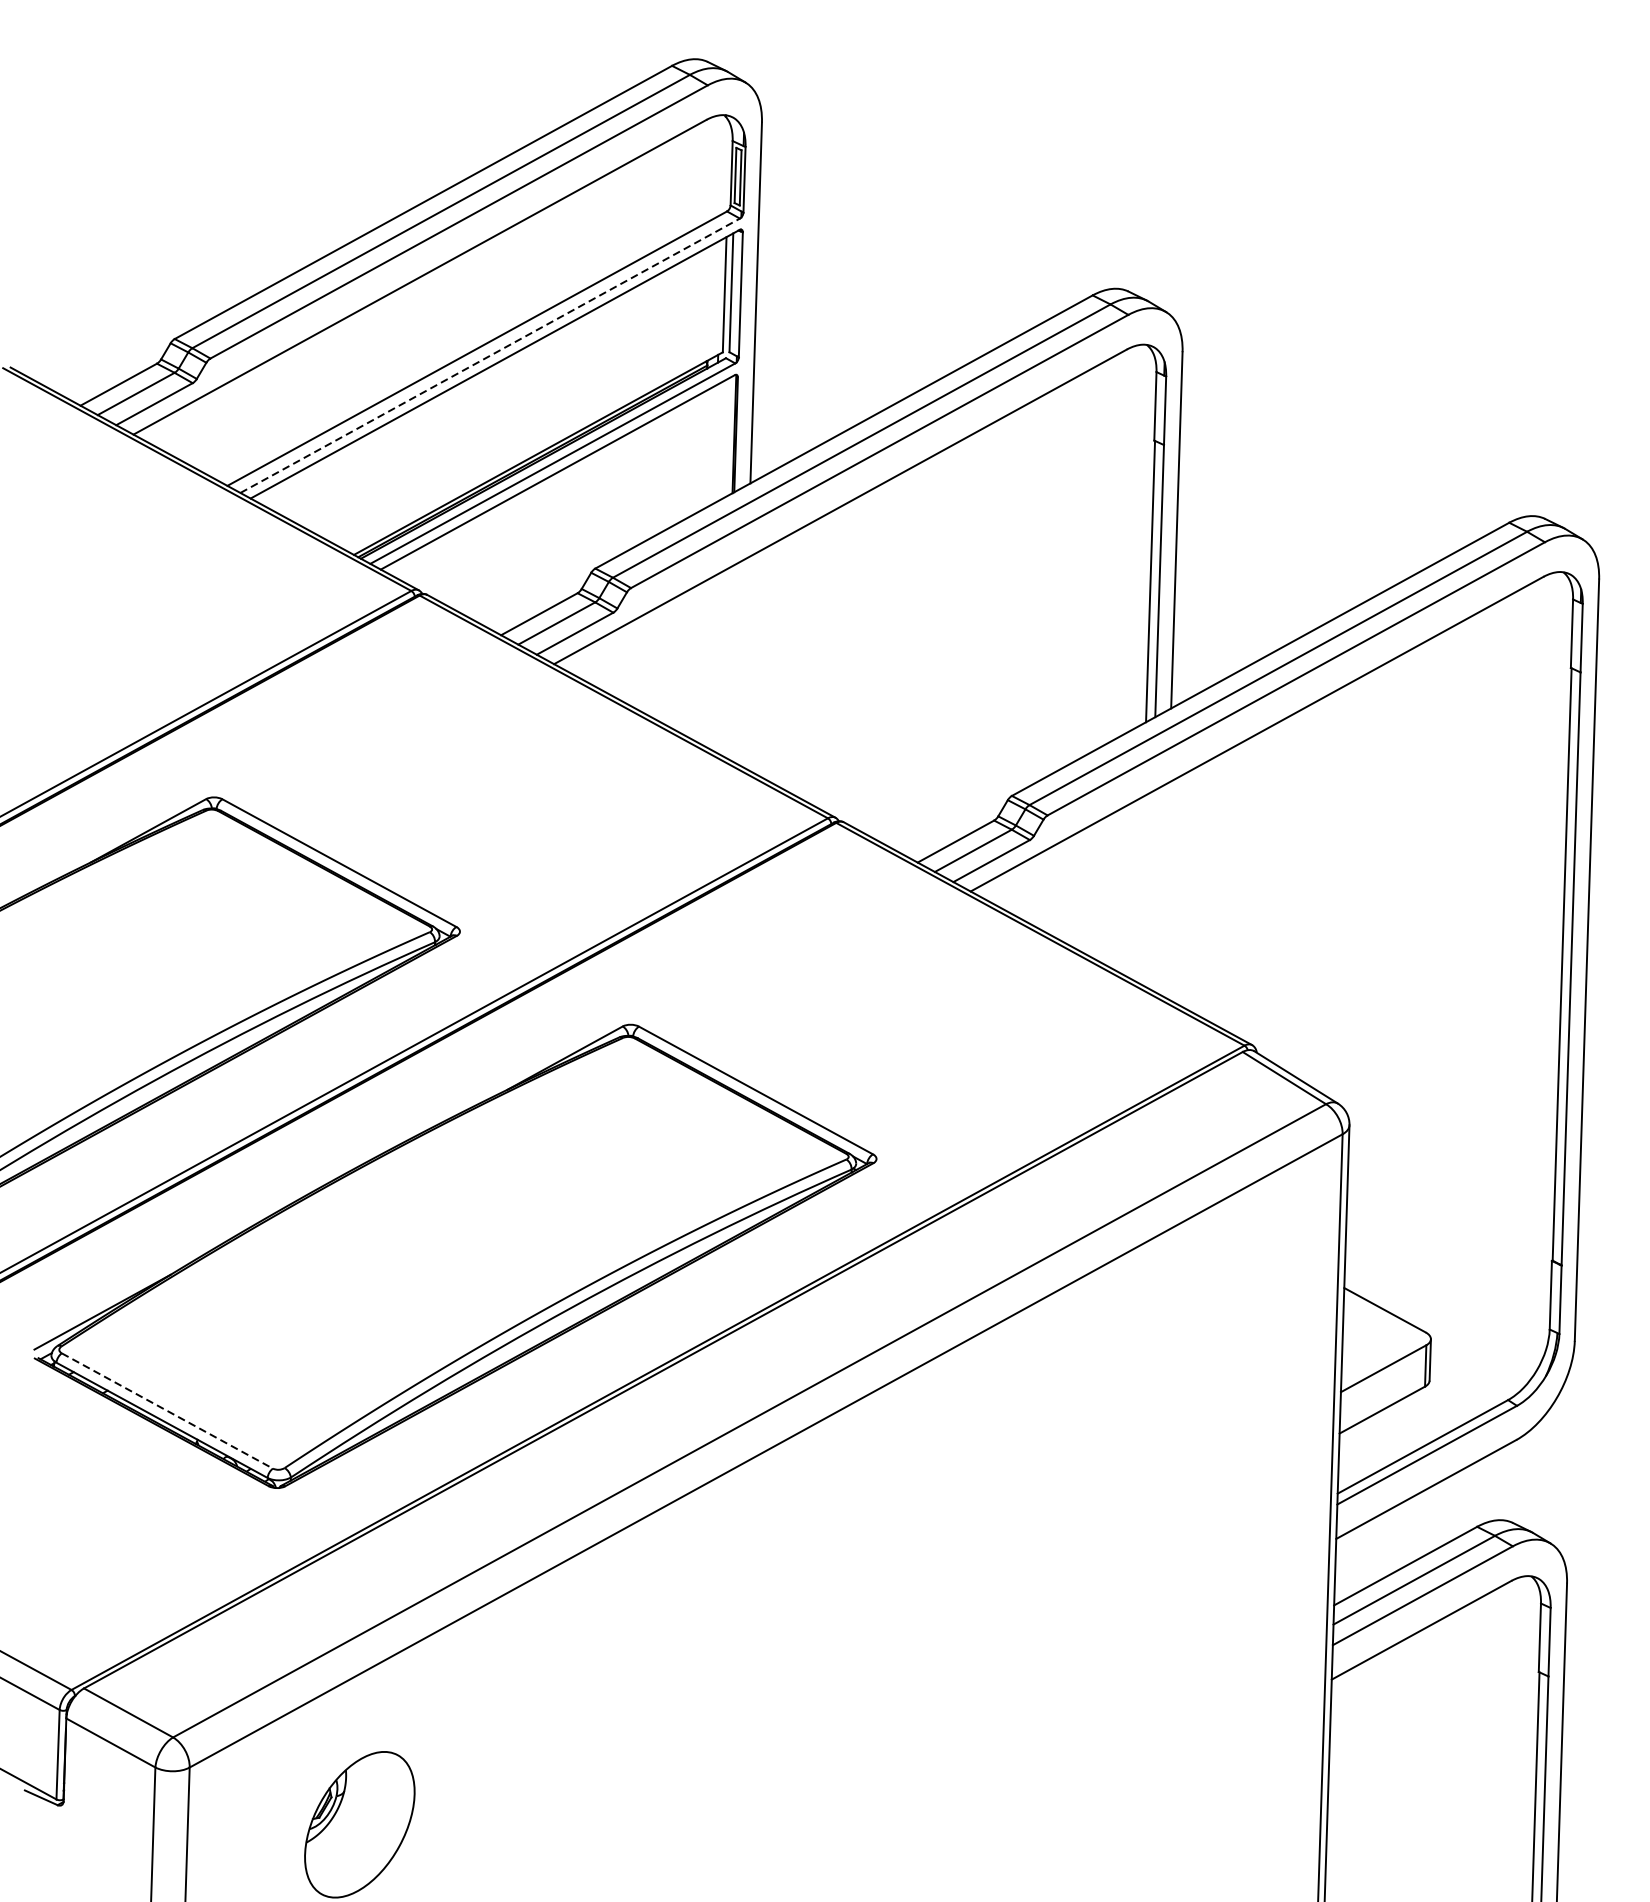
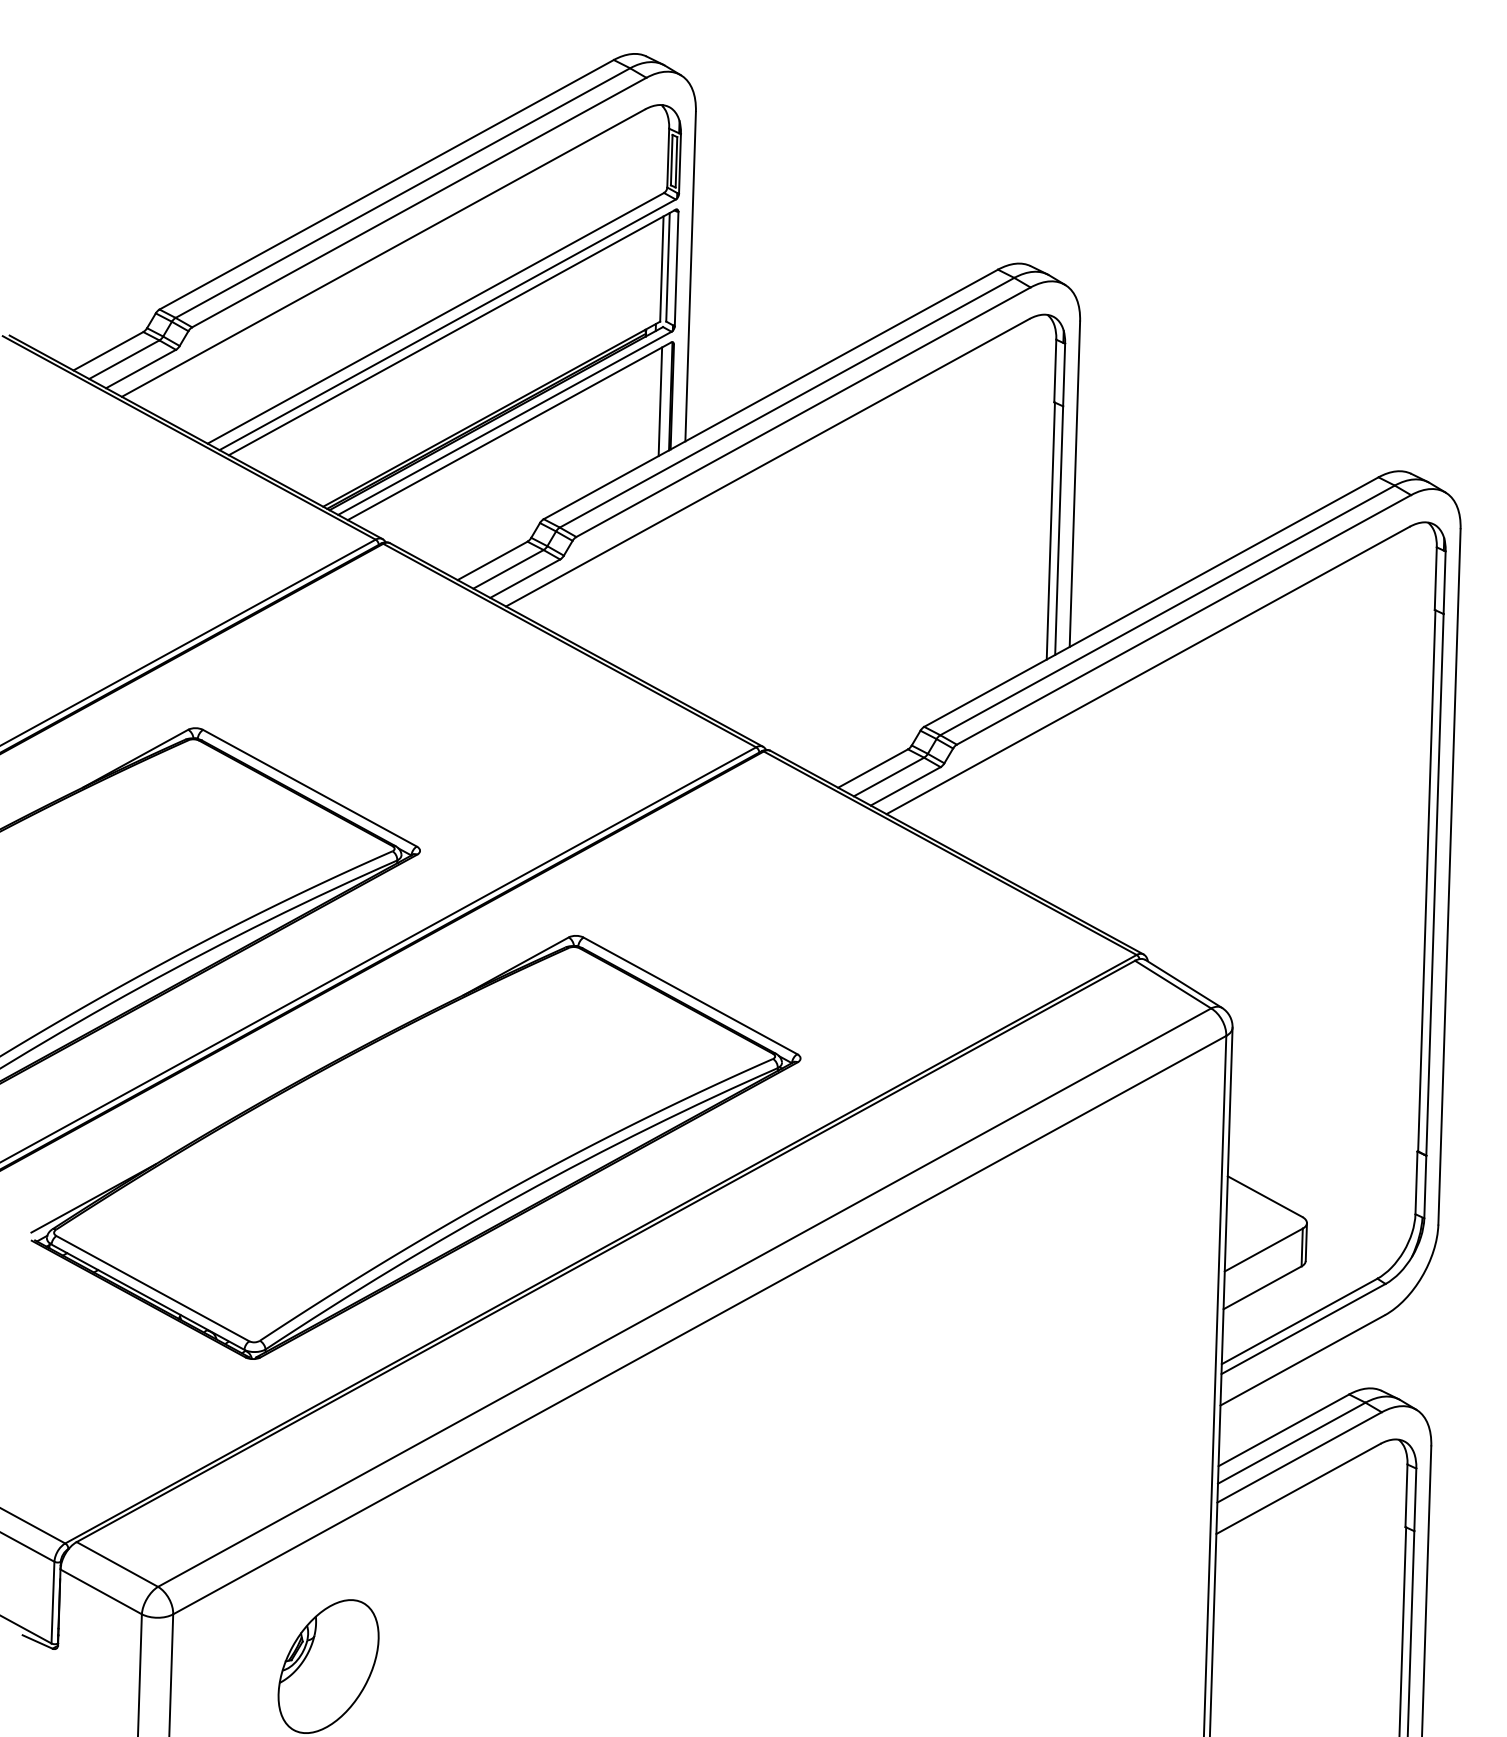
line: (491, 355) -> (448, 324), dashed -> solid
line: (723, 439) -> (660, 401), added
line: (167, 1410) -> (152, 1288), dashed -> solid

